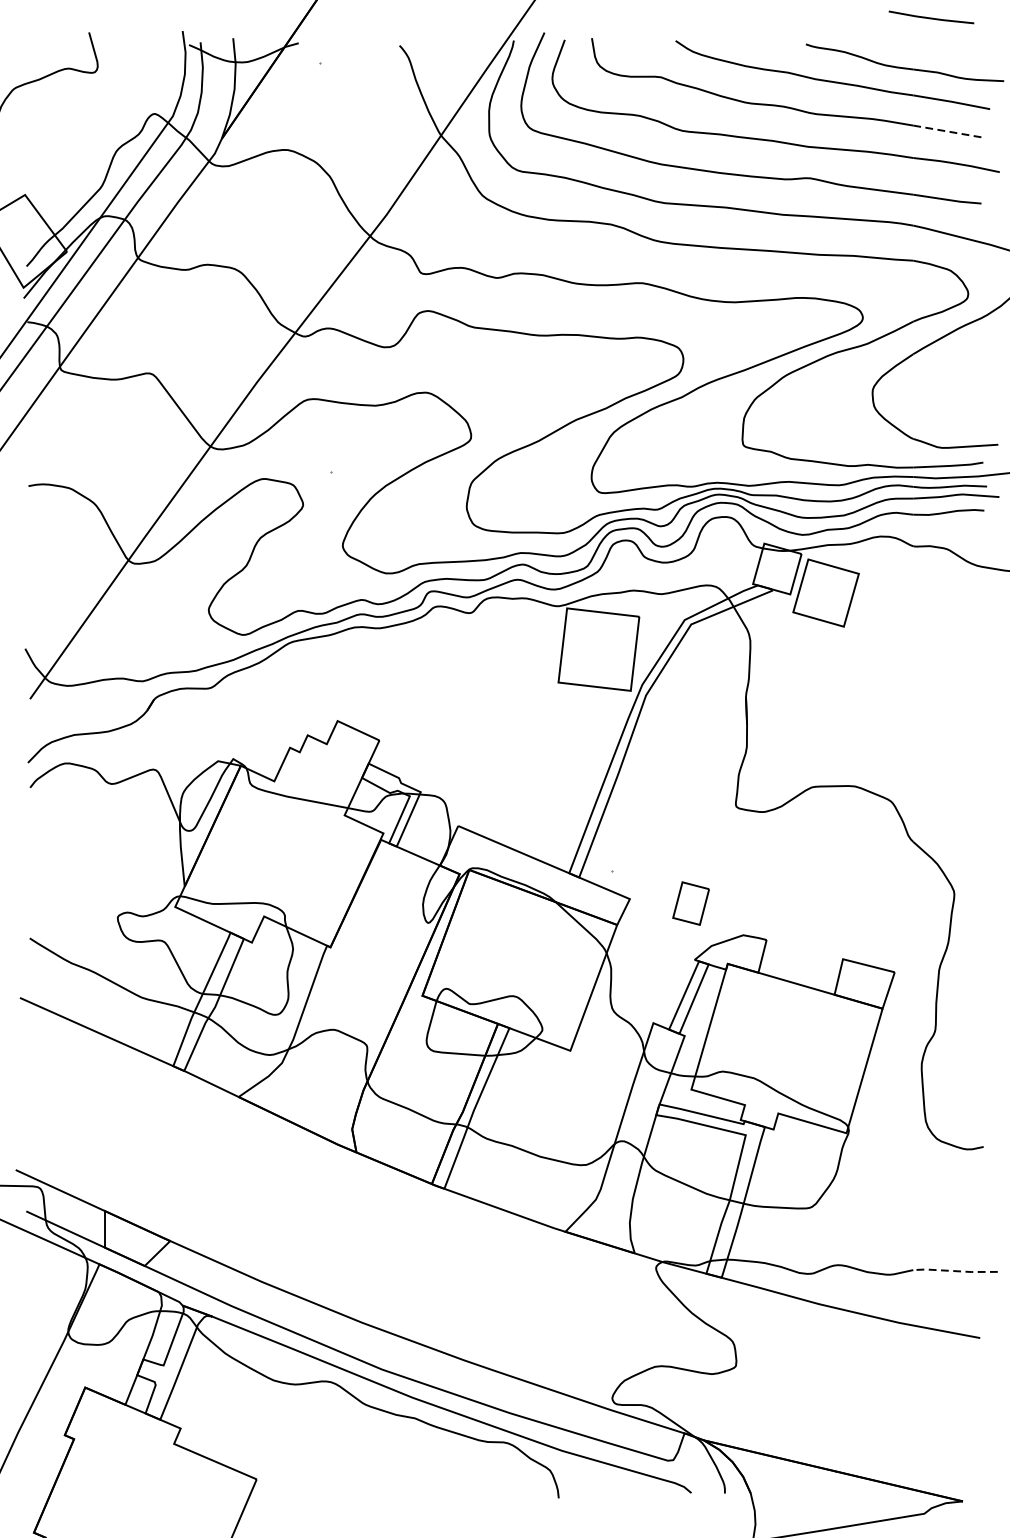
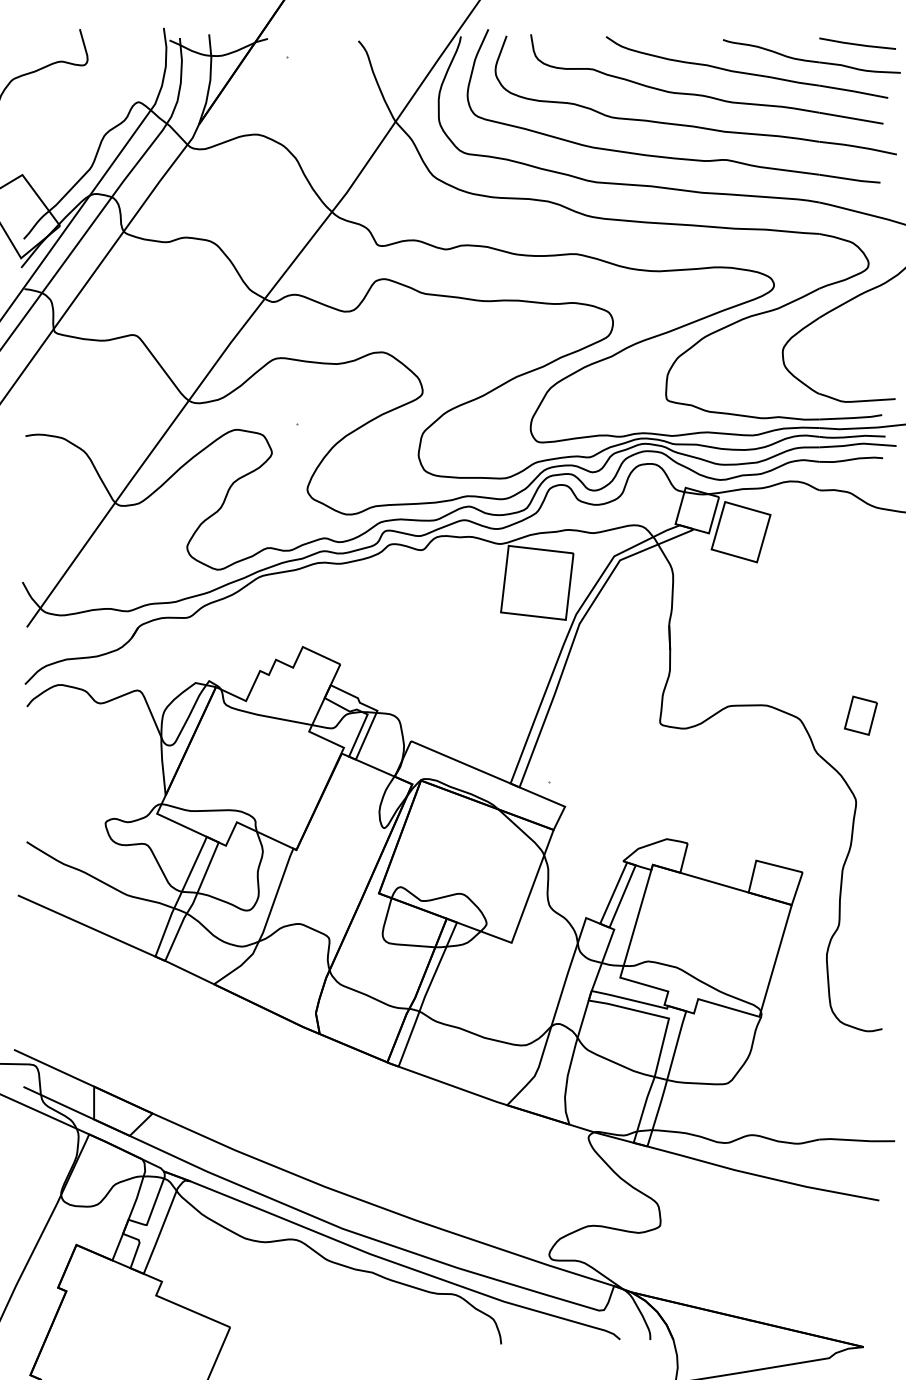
line: (931, 17) -> (857, 43), moved
line: (949, 132) -> (851, 118), dashed -> solid
part: (690, 903) -> (860, 715), moved
line: (954, 1271) -> (856, 1140), dashed -> solid

